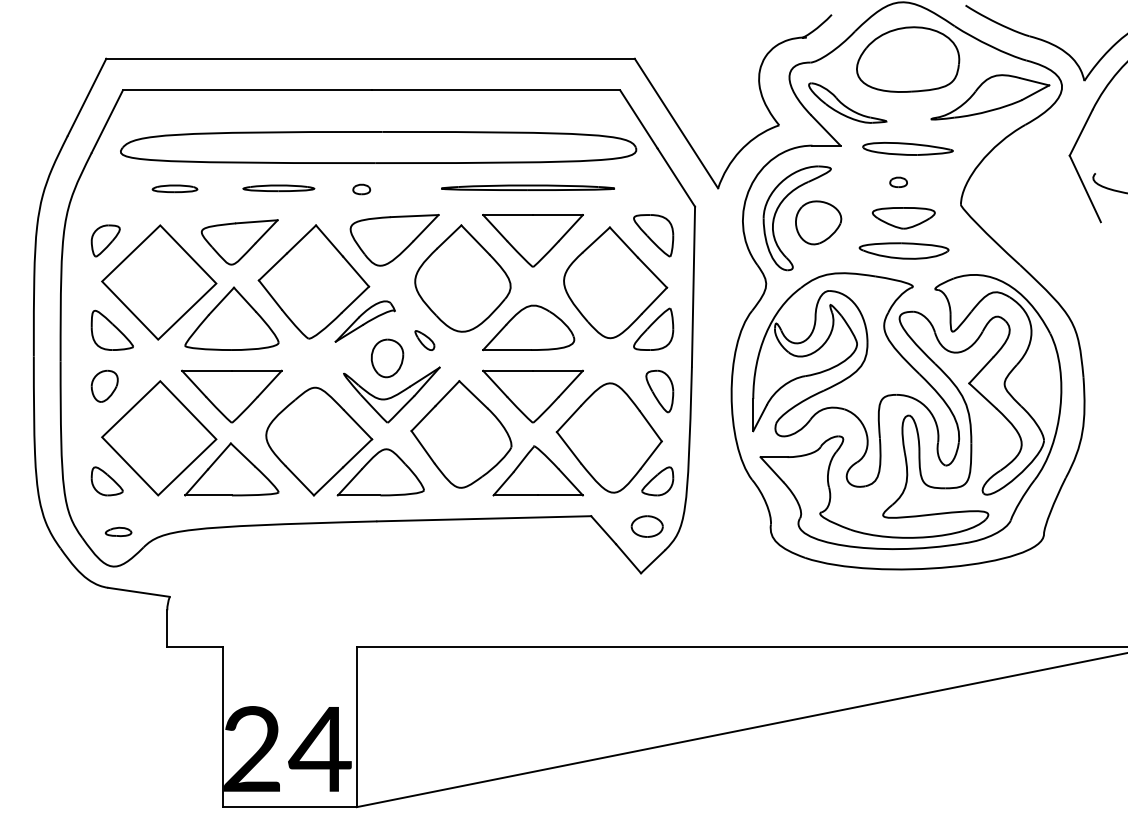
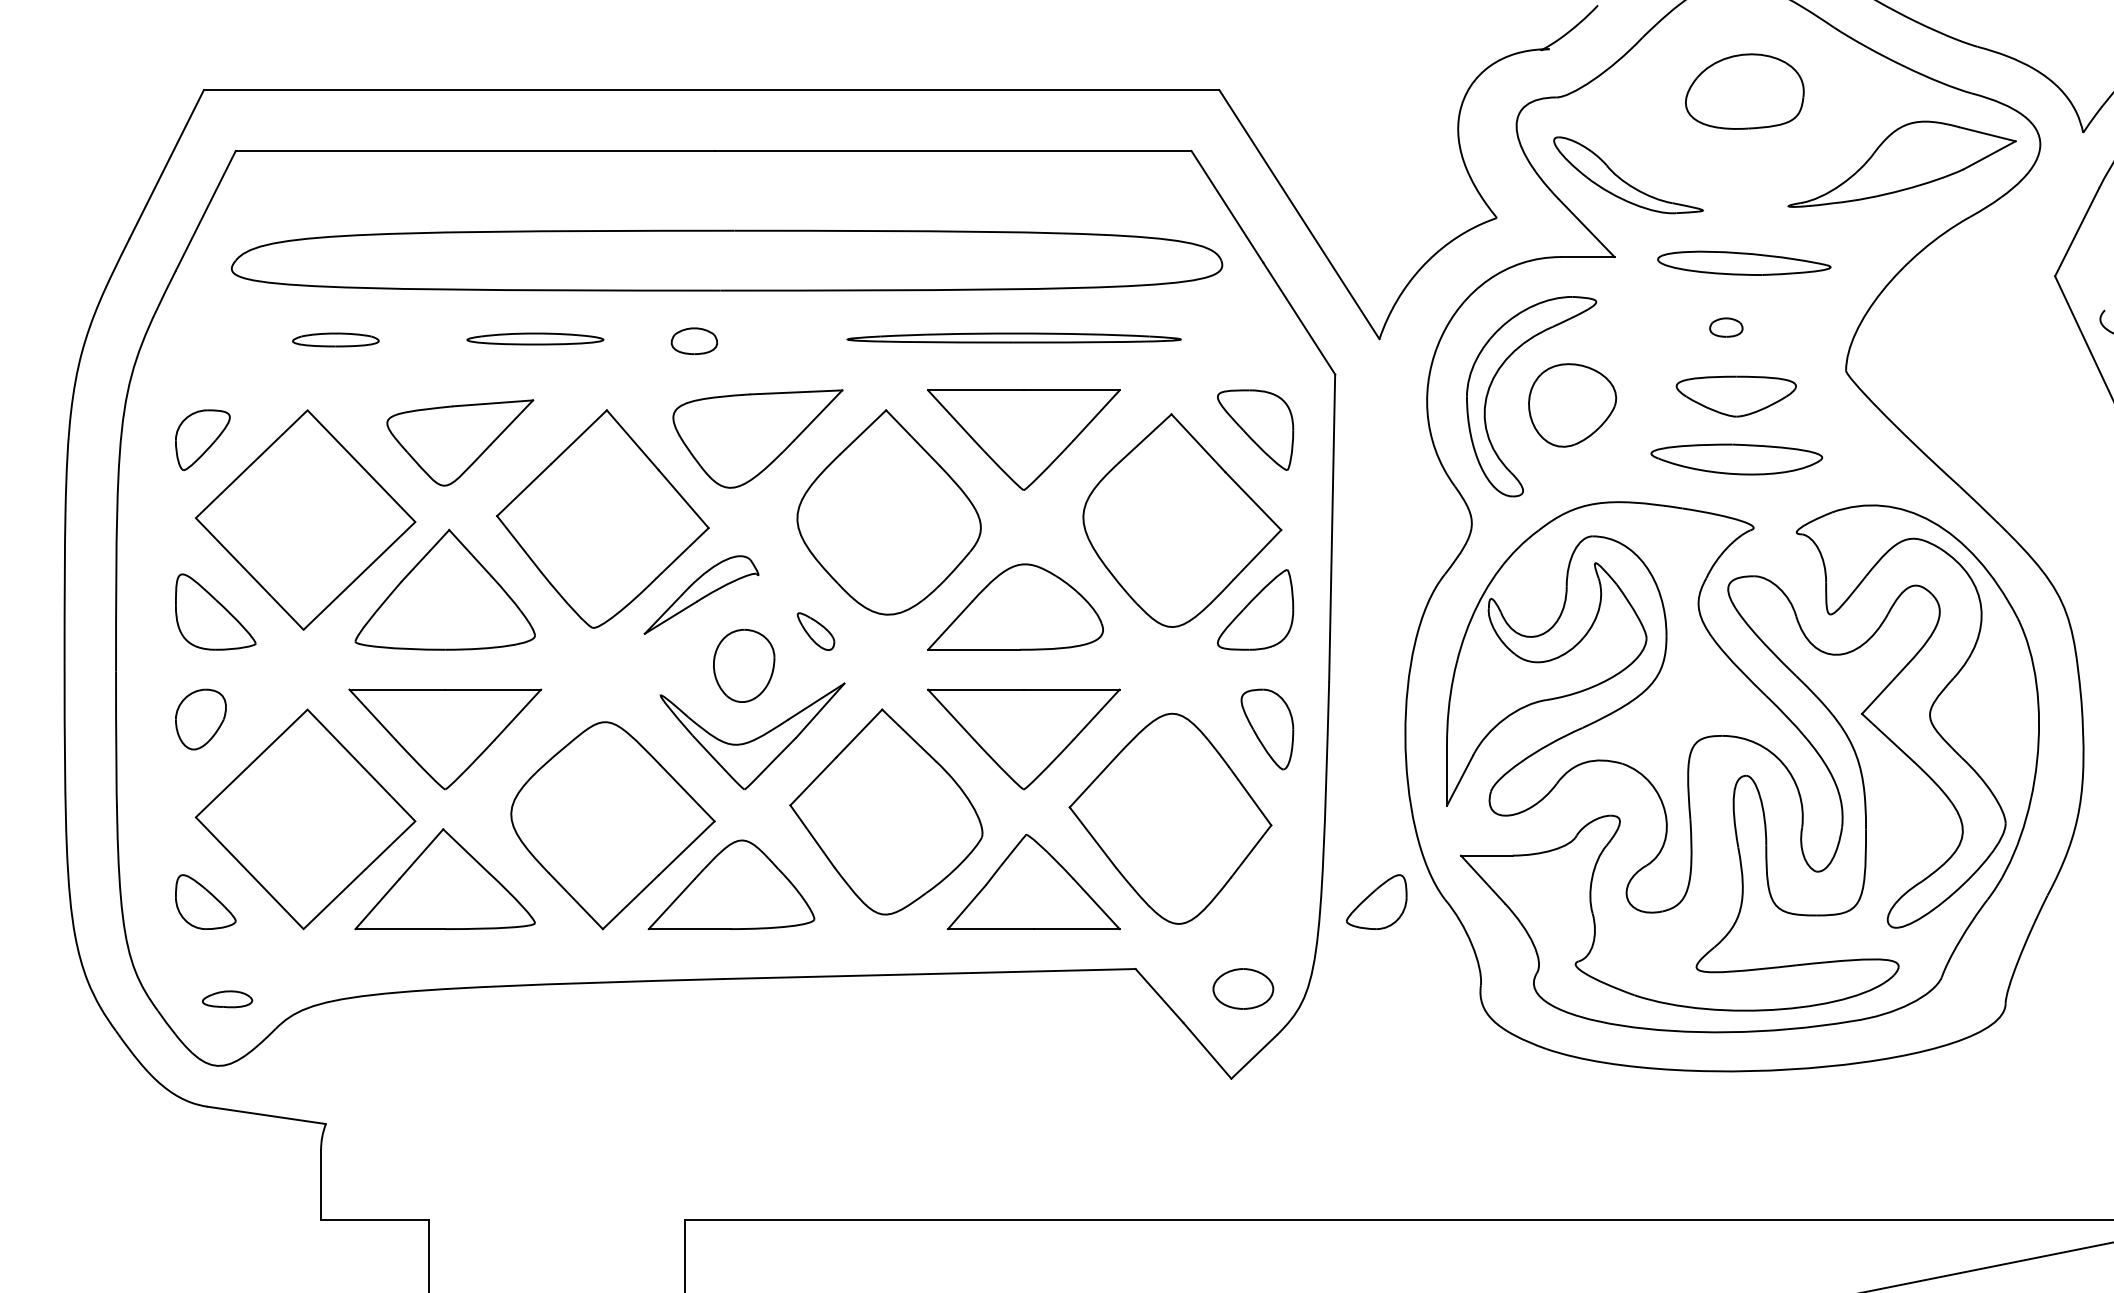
part: (908, 59) -> (1745, 91), size x0.6
part: (361, 189) -> (694, 341), size x1.4
part: (657, 481) -> (1376, 902), moved

